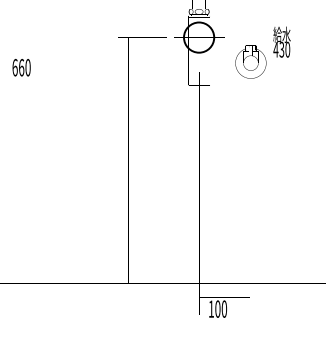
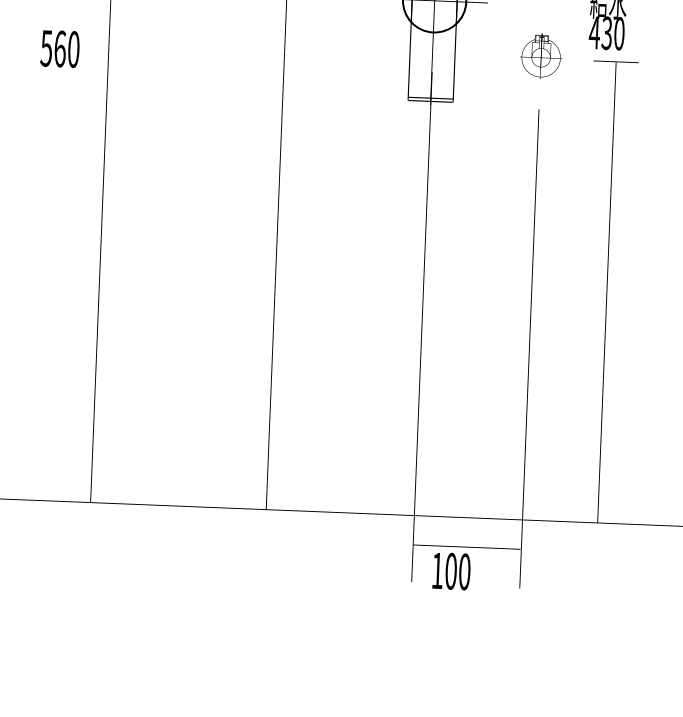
part: (250, 61) -> (540, 55), size x0.6
text: (14, 67) -> (45, 47), 660 -> 560

